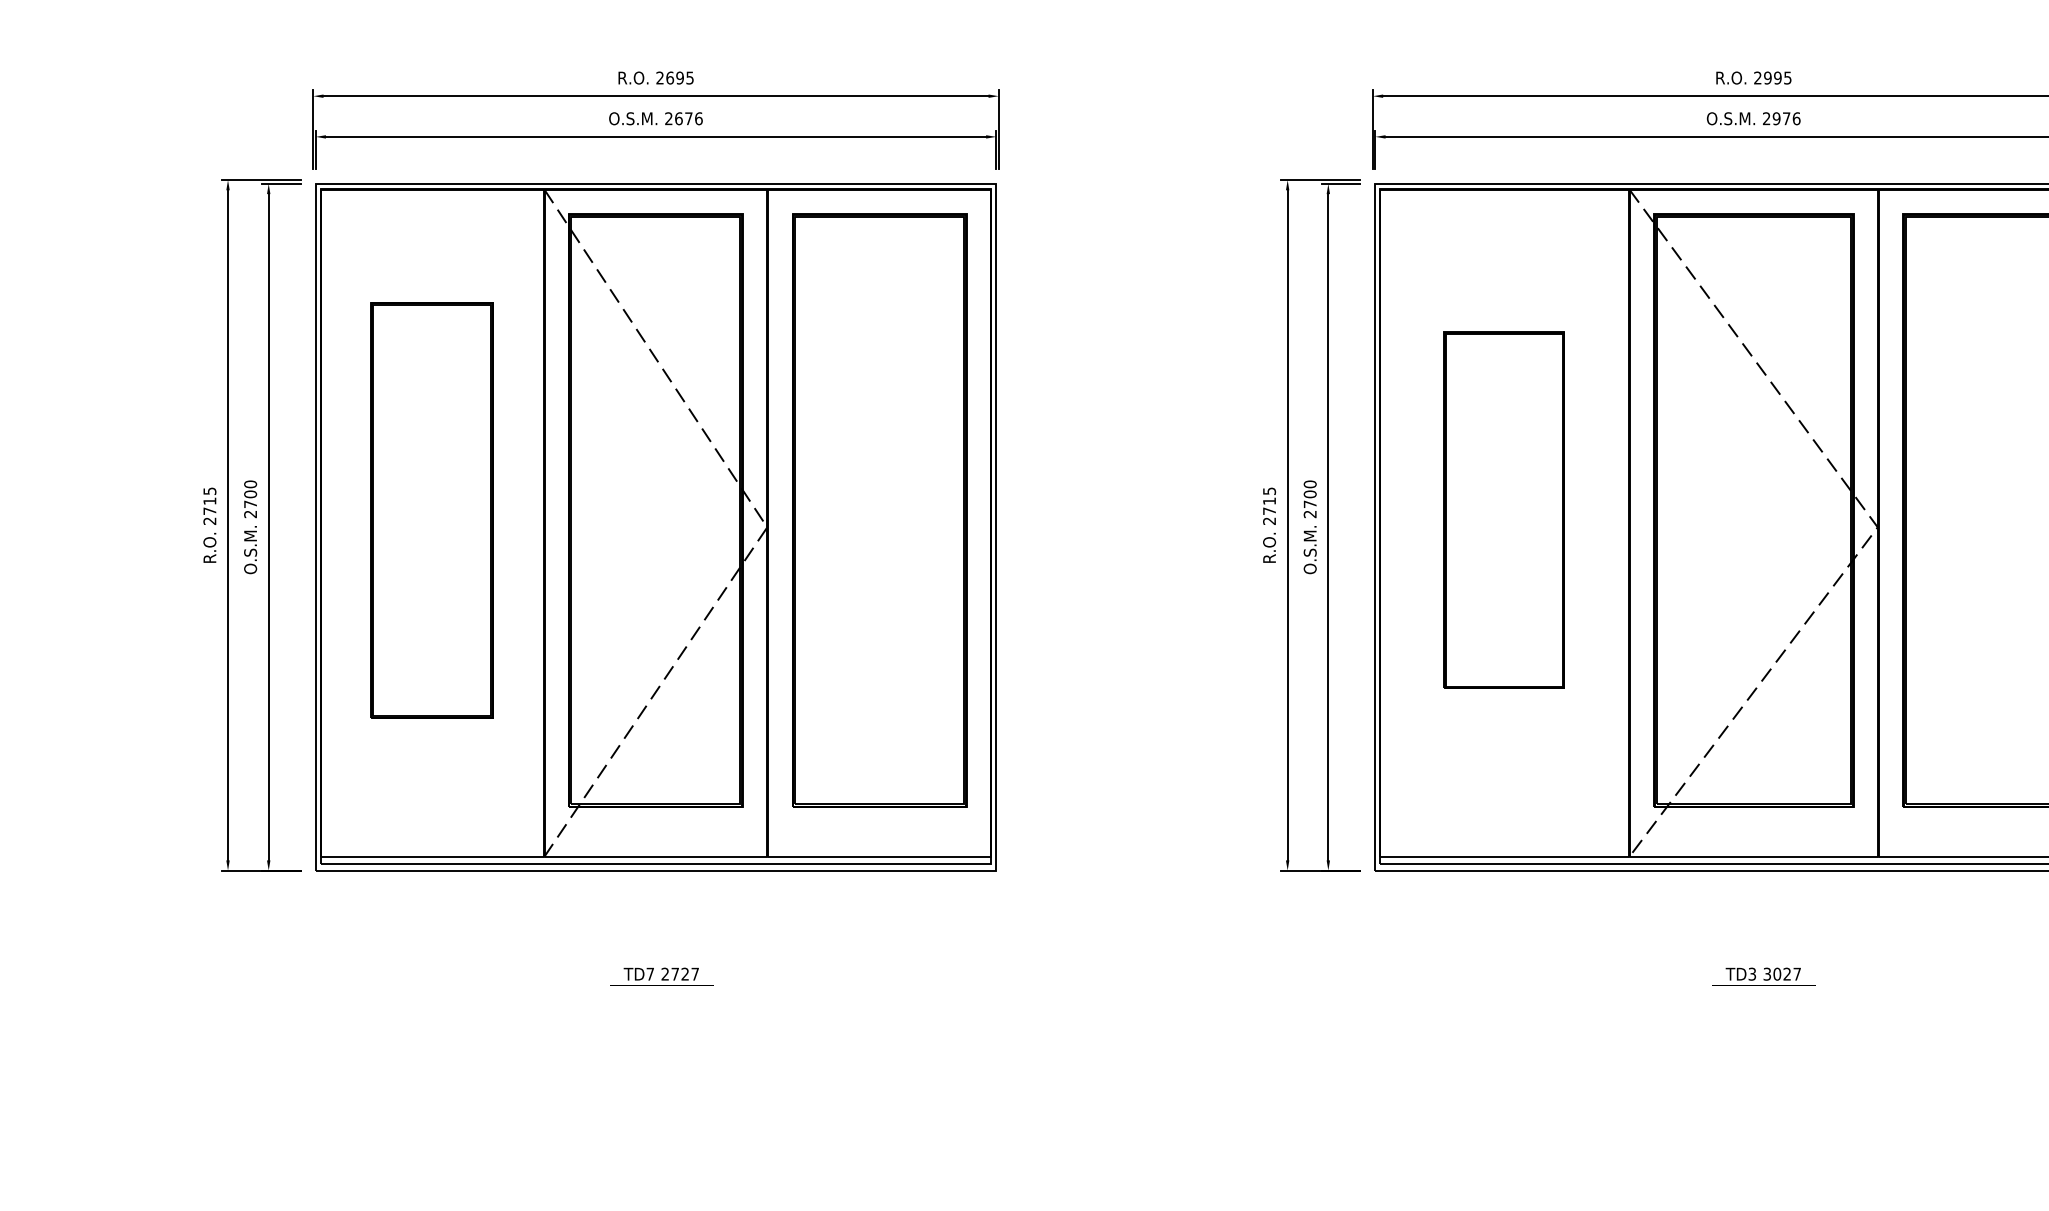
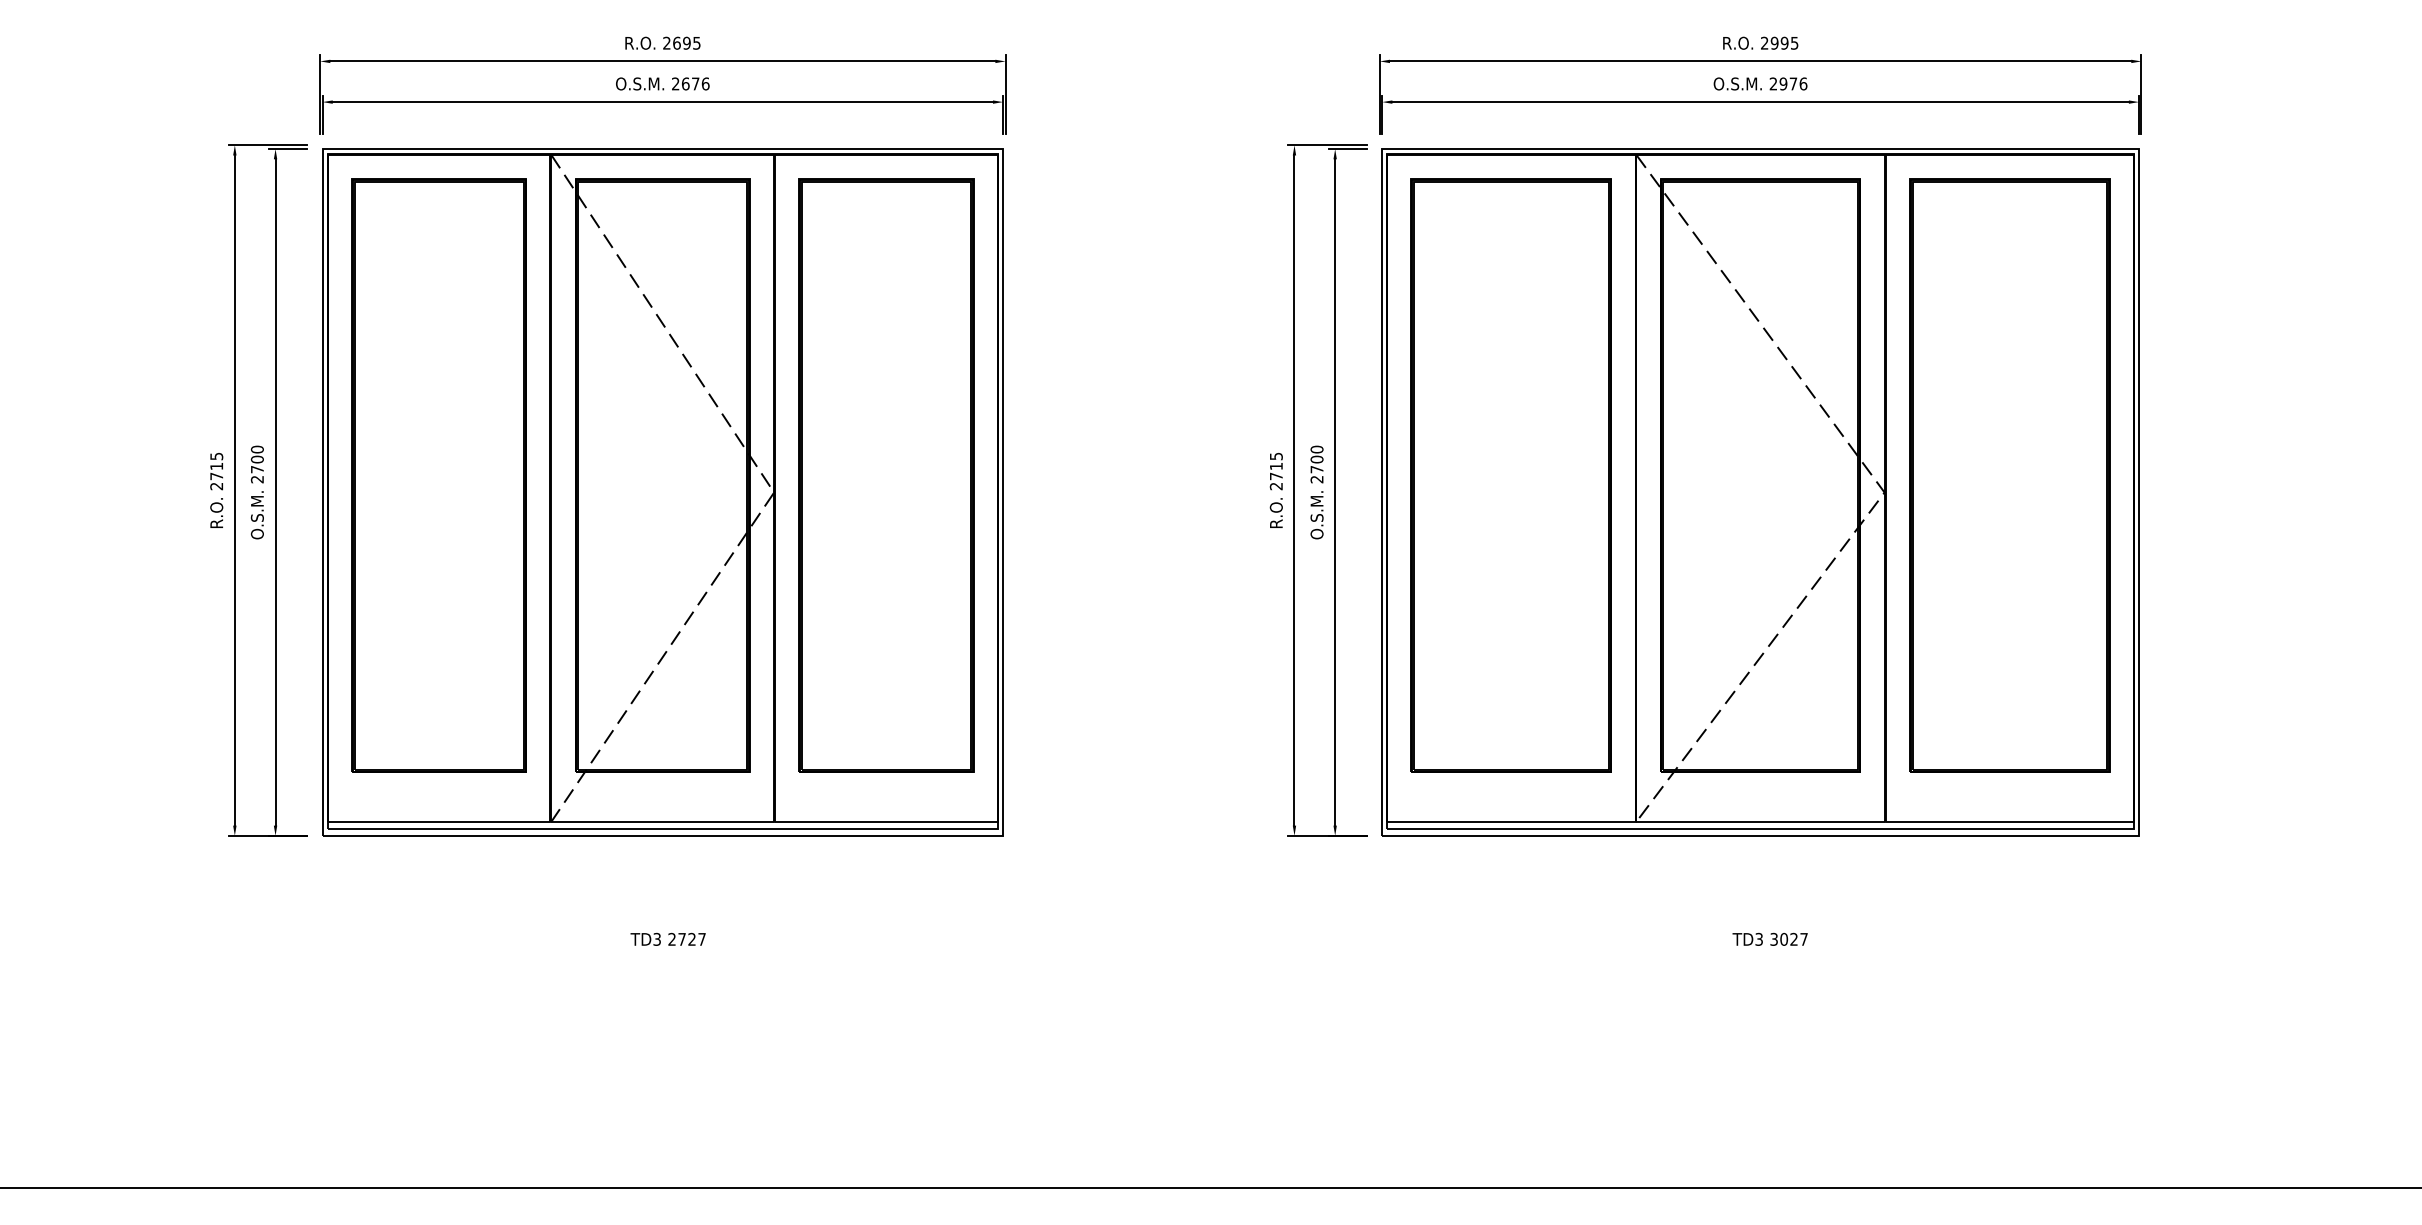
part: (431, 510) -> (438, 475), size x1.43
part: (1503, 510) -> (1510, 475), size x1.67
text: (649, 973) -> (656, 938), TD7 -> TD3

